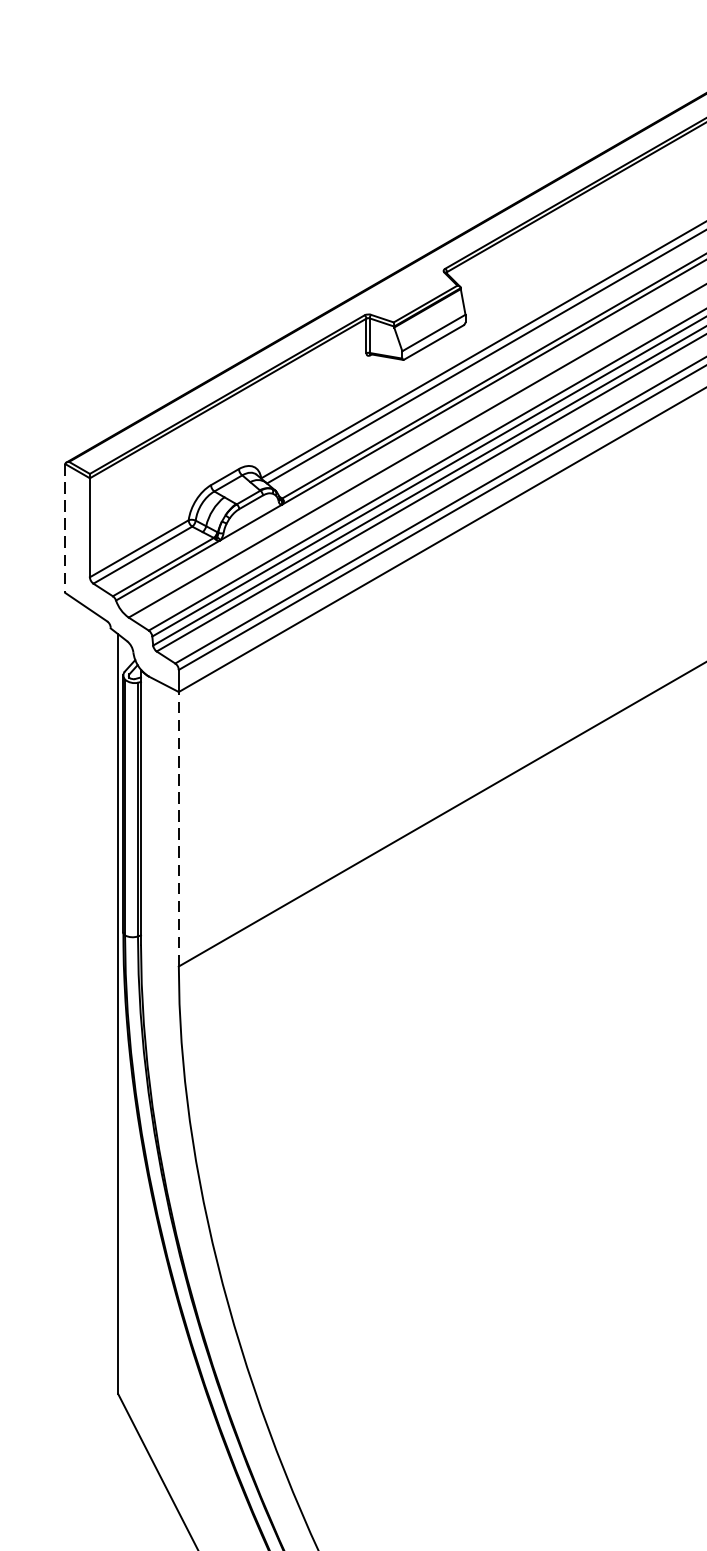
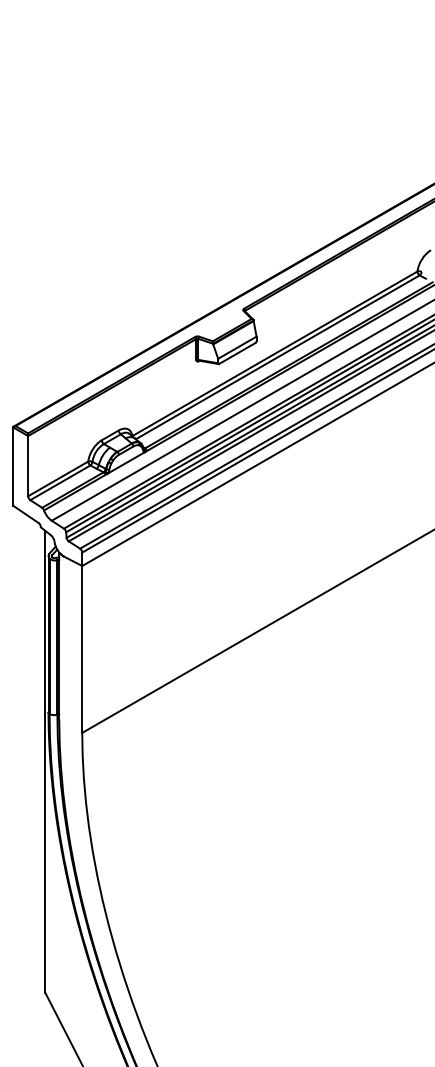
line: (65, 529) -> (13, 467), dashed -> solid
line: (179, 827) -> (82, 648), dashed -> solid

